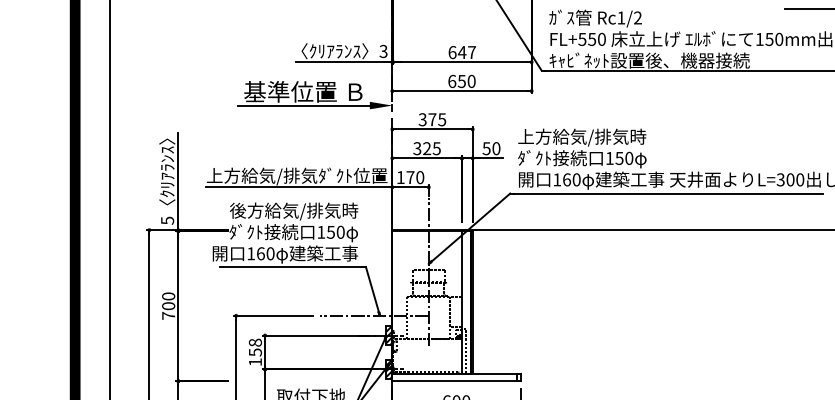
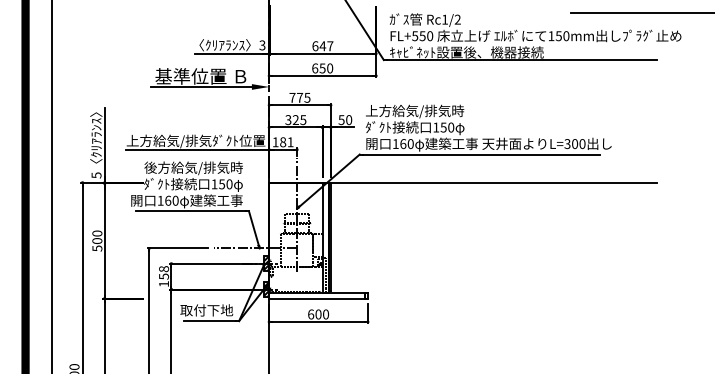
text: (422, 119) -> (292, 97), 375 -> 775
text: (414, 177) -> (286, 142), 170 -> 181
text: (168, 315) -> (97, 248), 700 -> 500

